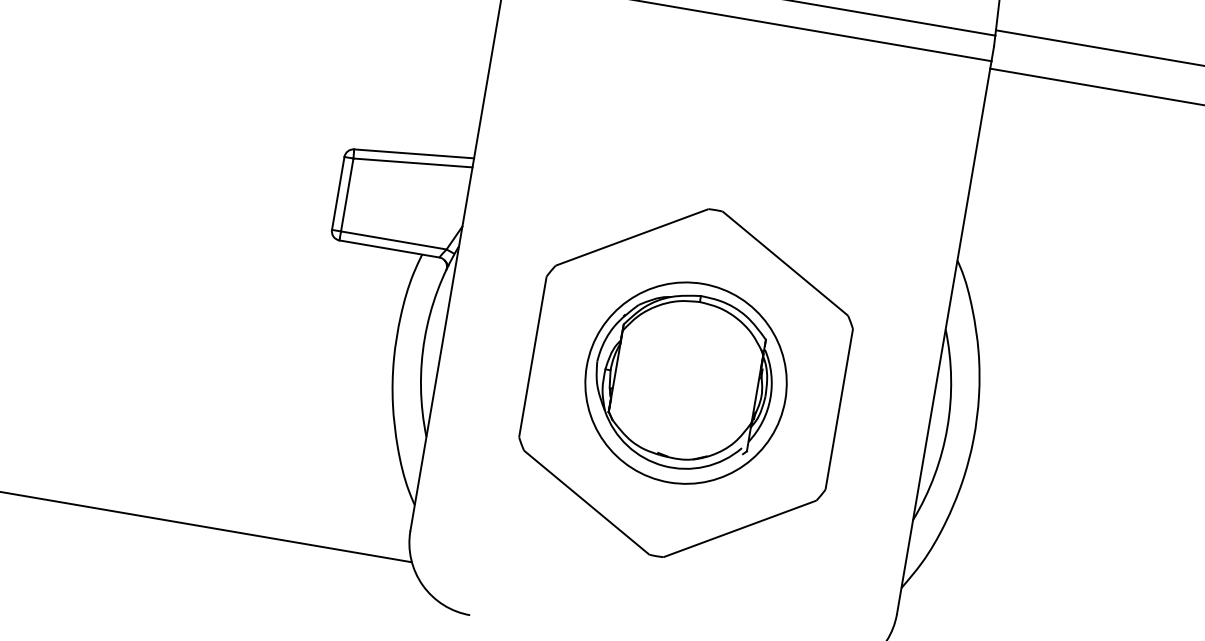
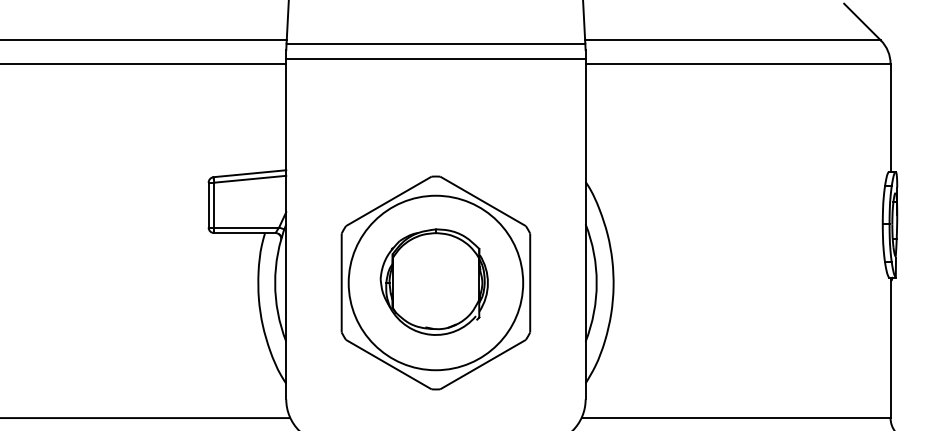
circle: (685, 382) -> (435, 282), size x1.43

